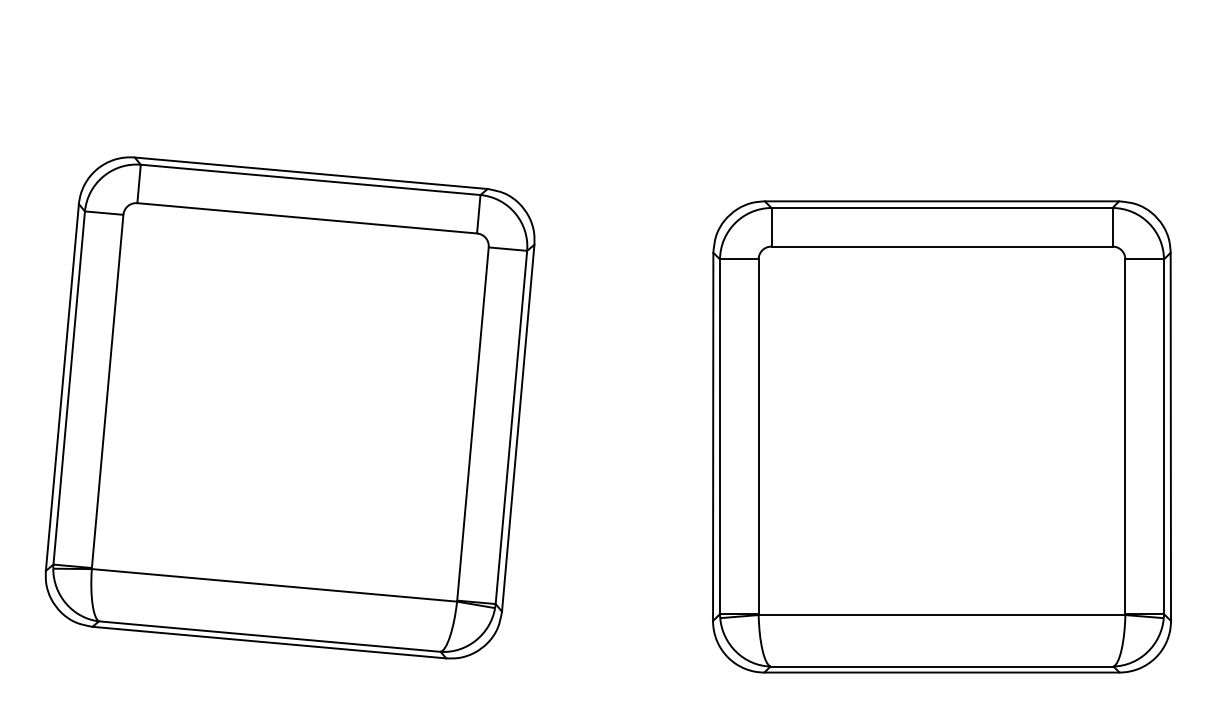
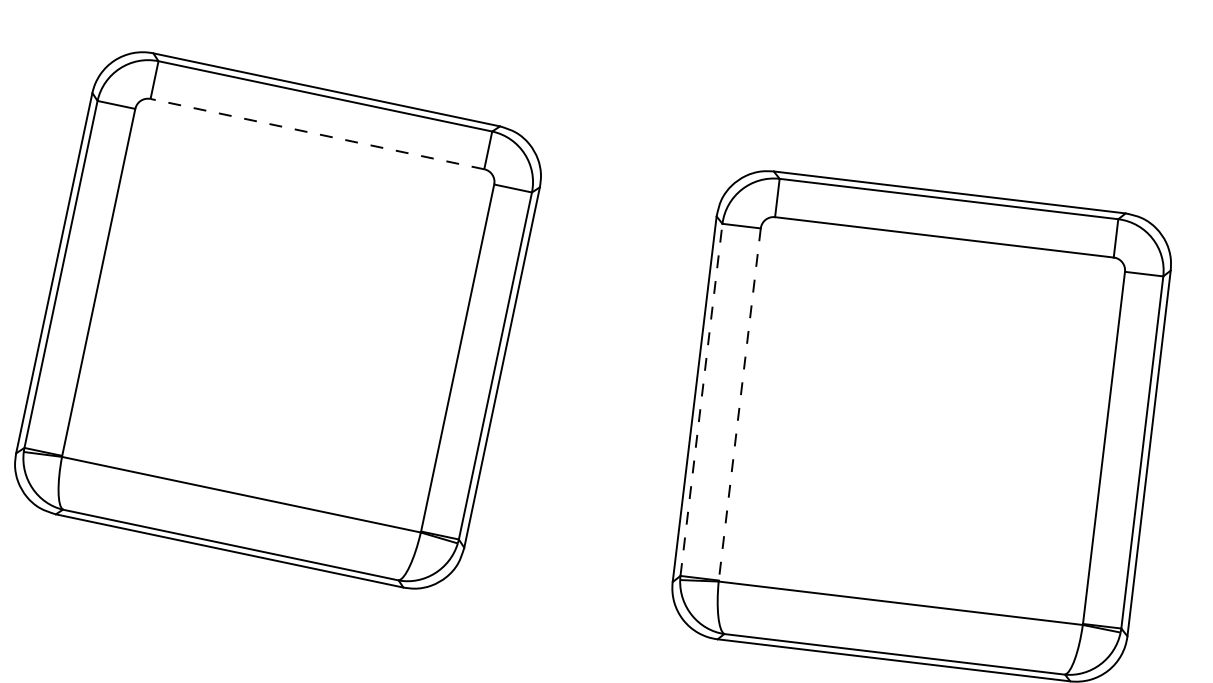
line: (307, 218) -> (317, 134), solid -> dashed
line: (720, 436) -> (701, 399), solid -> dashed
line: (758, 437) -> (739, 405), solid -> dashed

